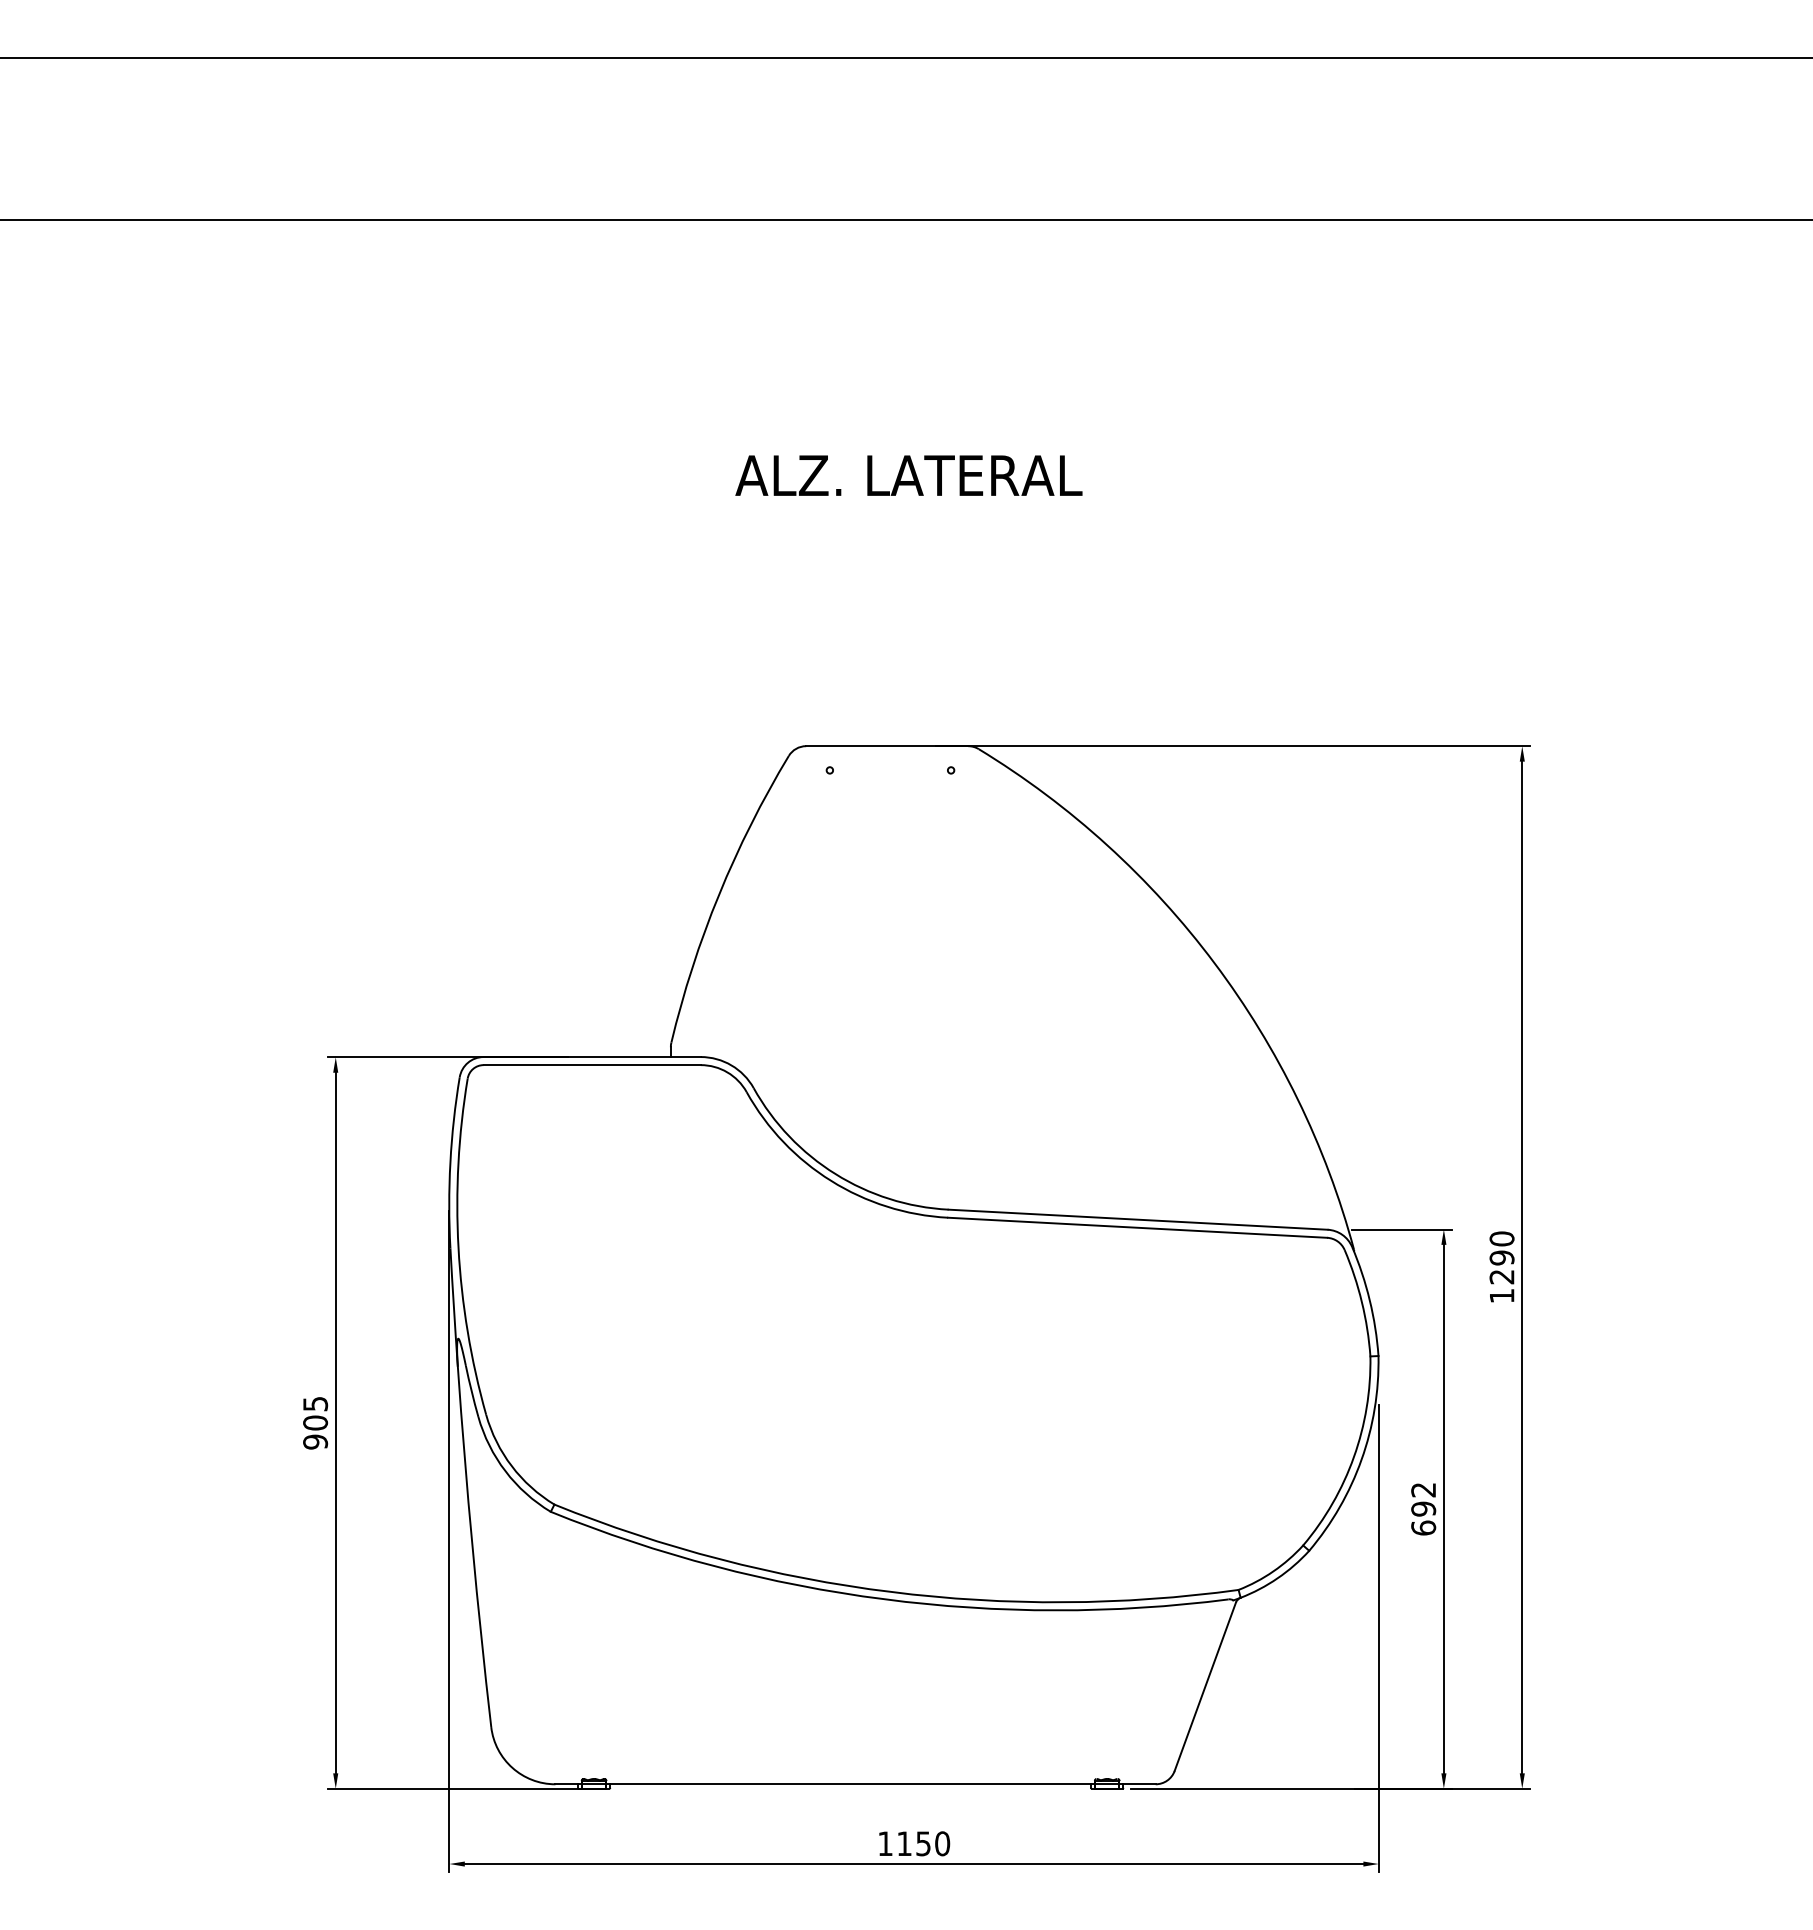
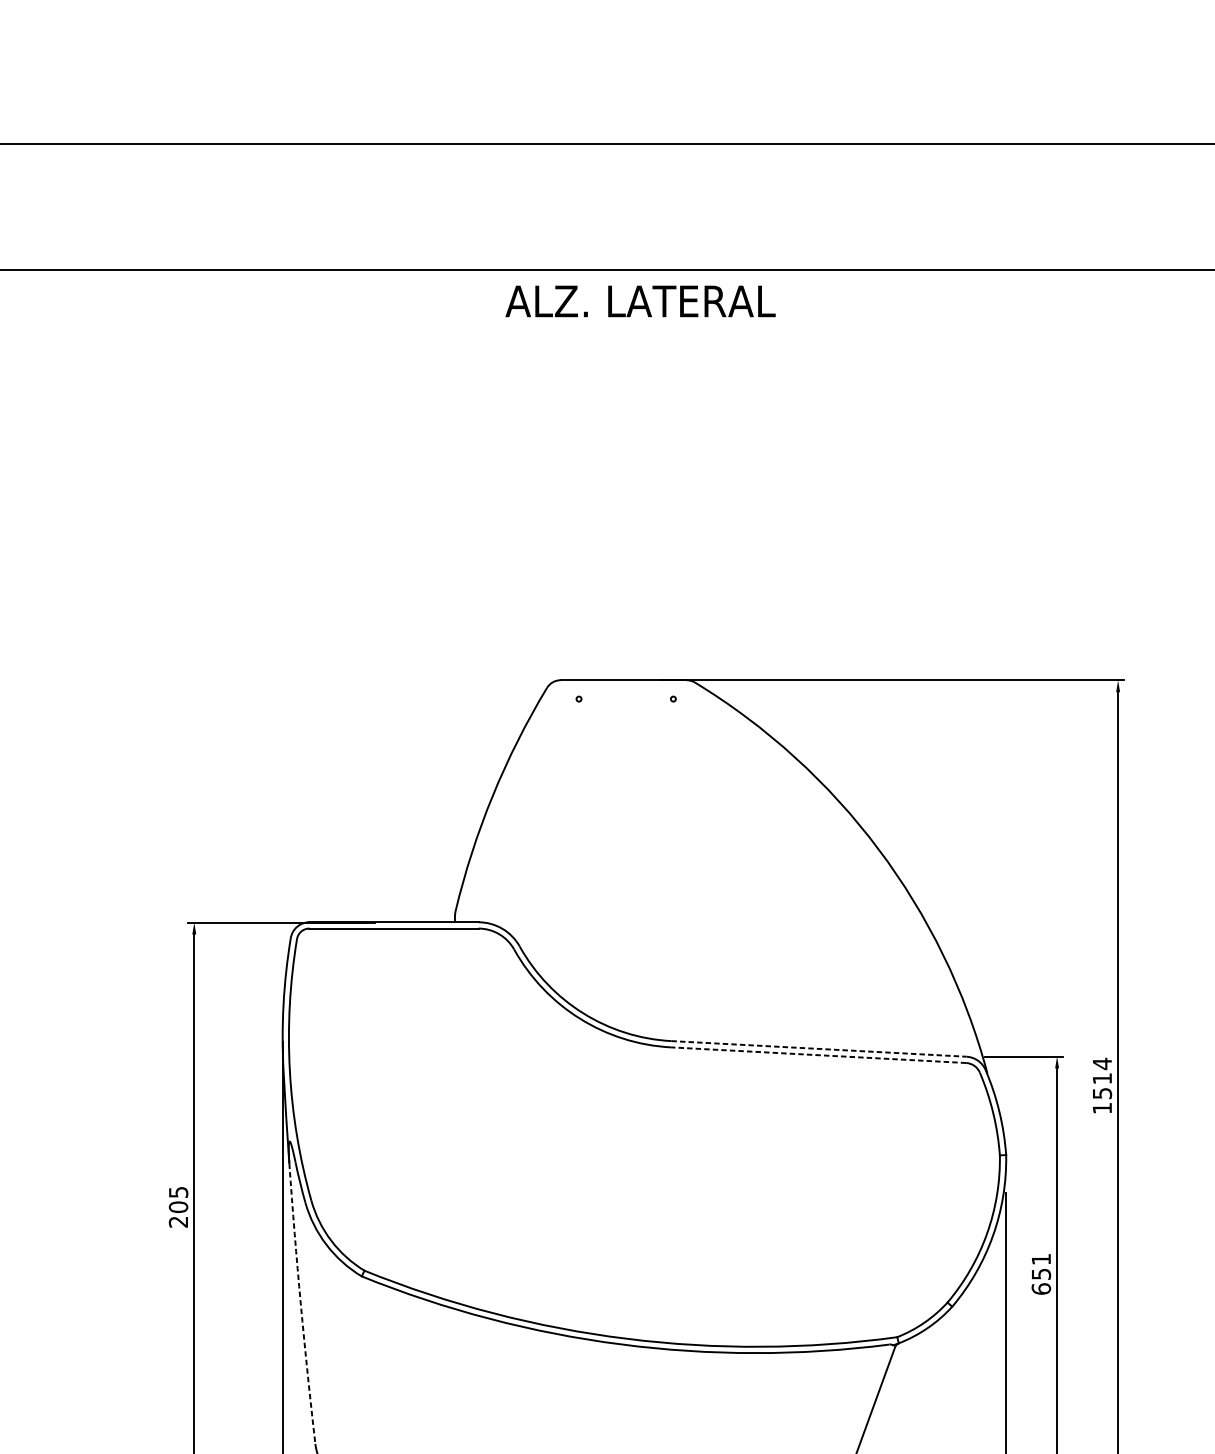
text: (908, 475) -> (640, 301), moved
line: (1138, 1219) -> (819, 1048), solid -> dashed
line: (1137, 1227) -> (818, 1054), solid -> dashed
text: (1501, 1257) -> (1101, 1078), 1290 -> 1514
text: (315, 1441) -> (178, 1221), 905 -> 205
text: (1423, 1499) -> (1041, 1266), 692 -> 651
arc: (472, 1547) -> (300, 1304), solid -> dashed

